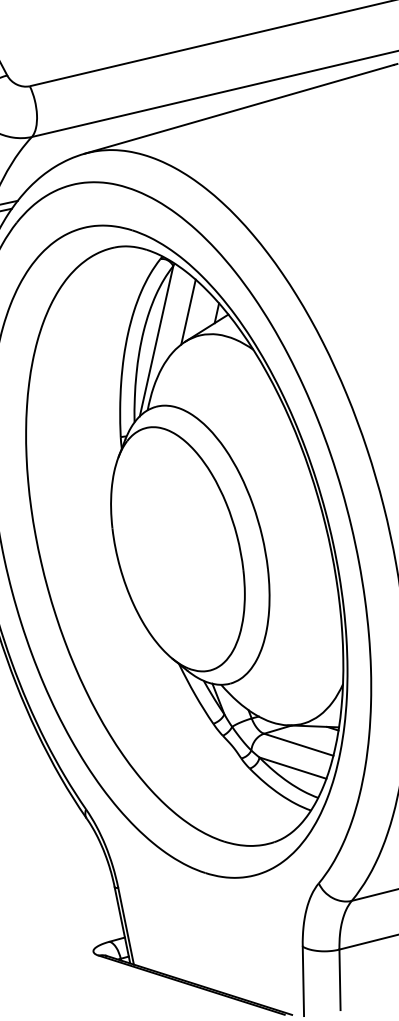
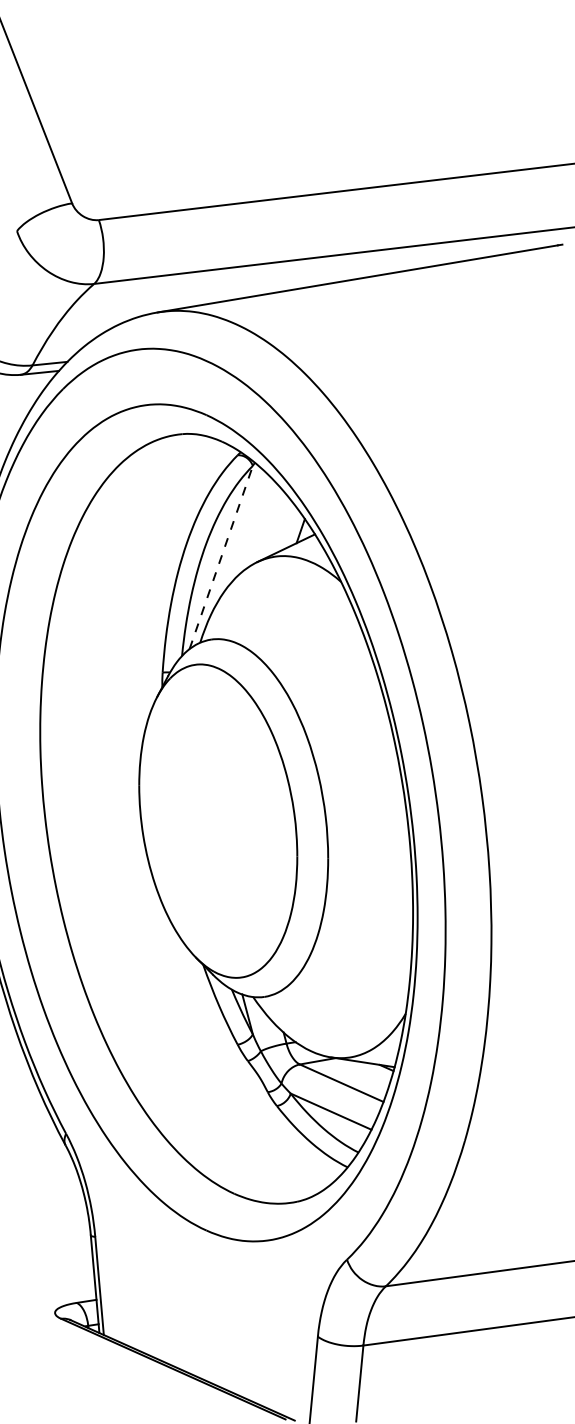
line: (188, 312) -> (265, 525), removed
line: (156, 341) -> (221, 557), solid -> dashed

